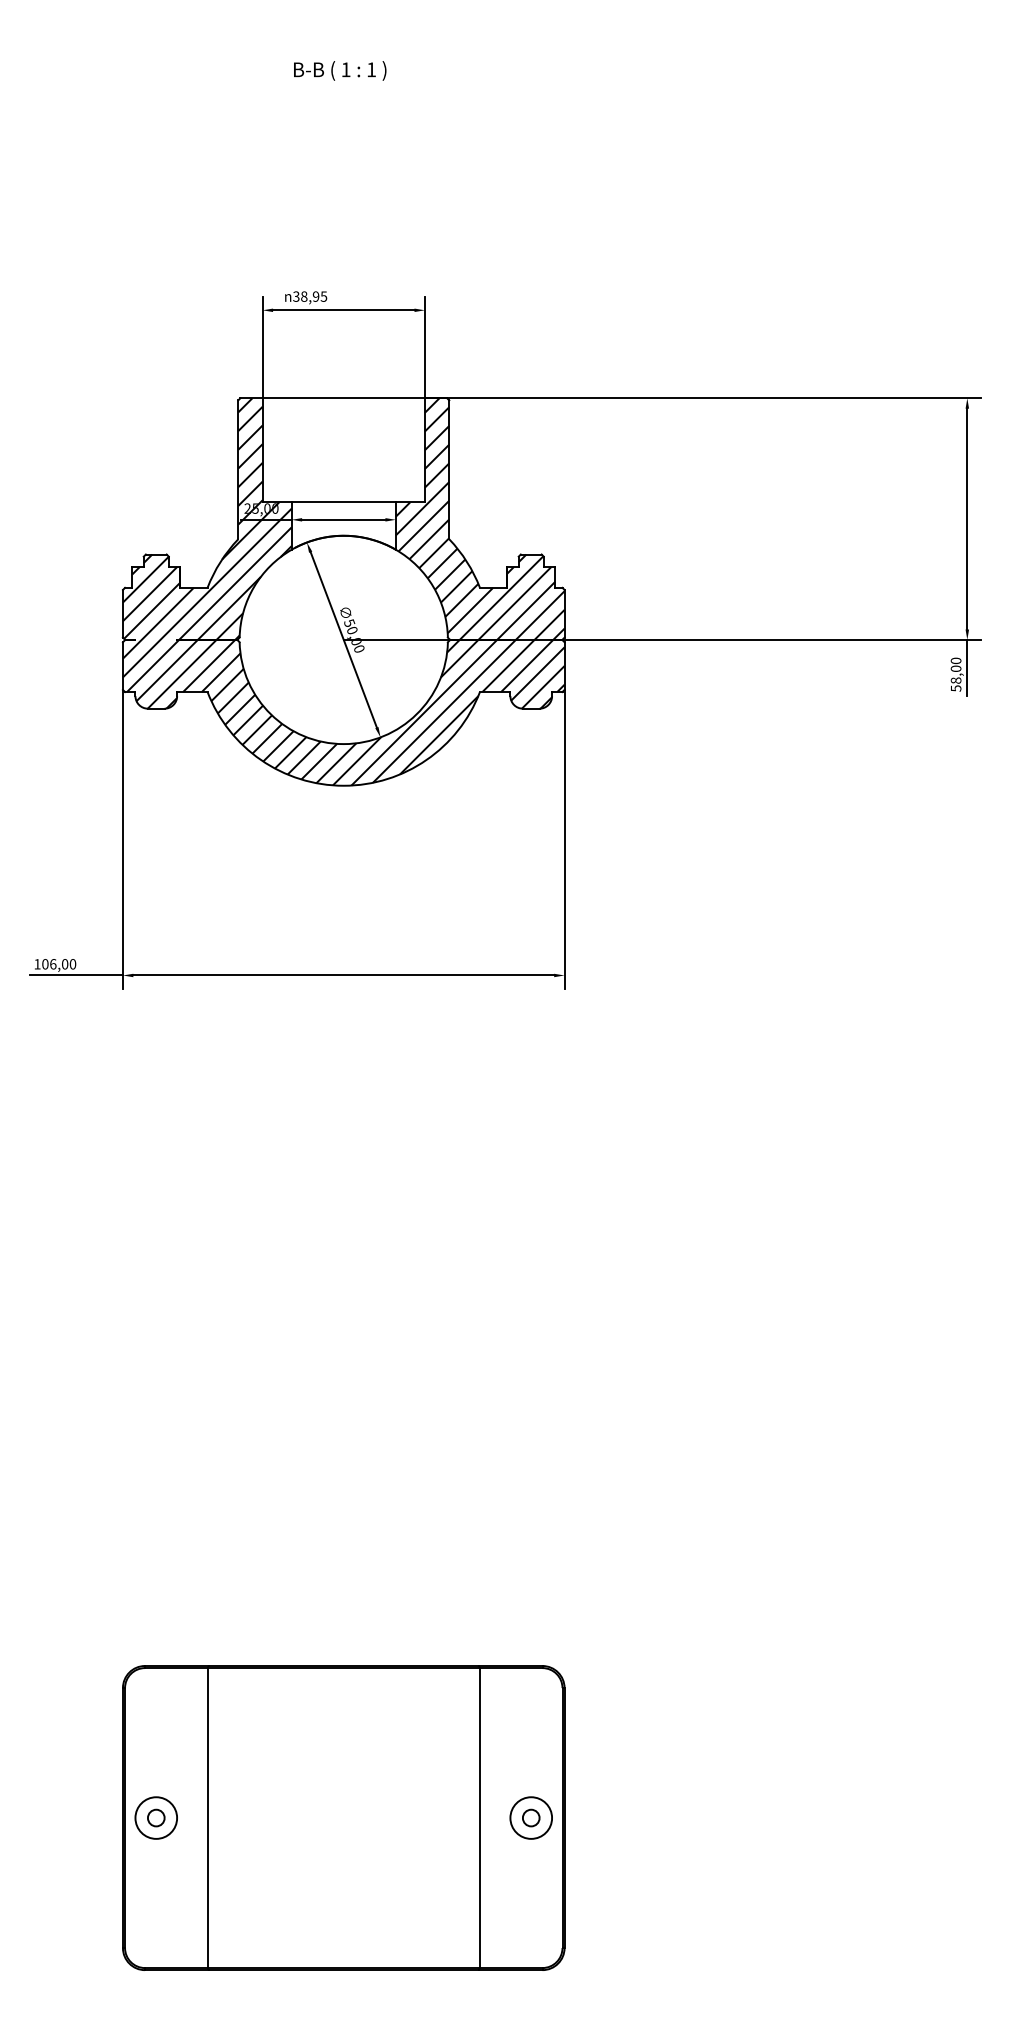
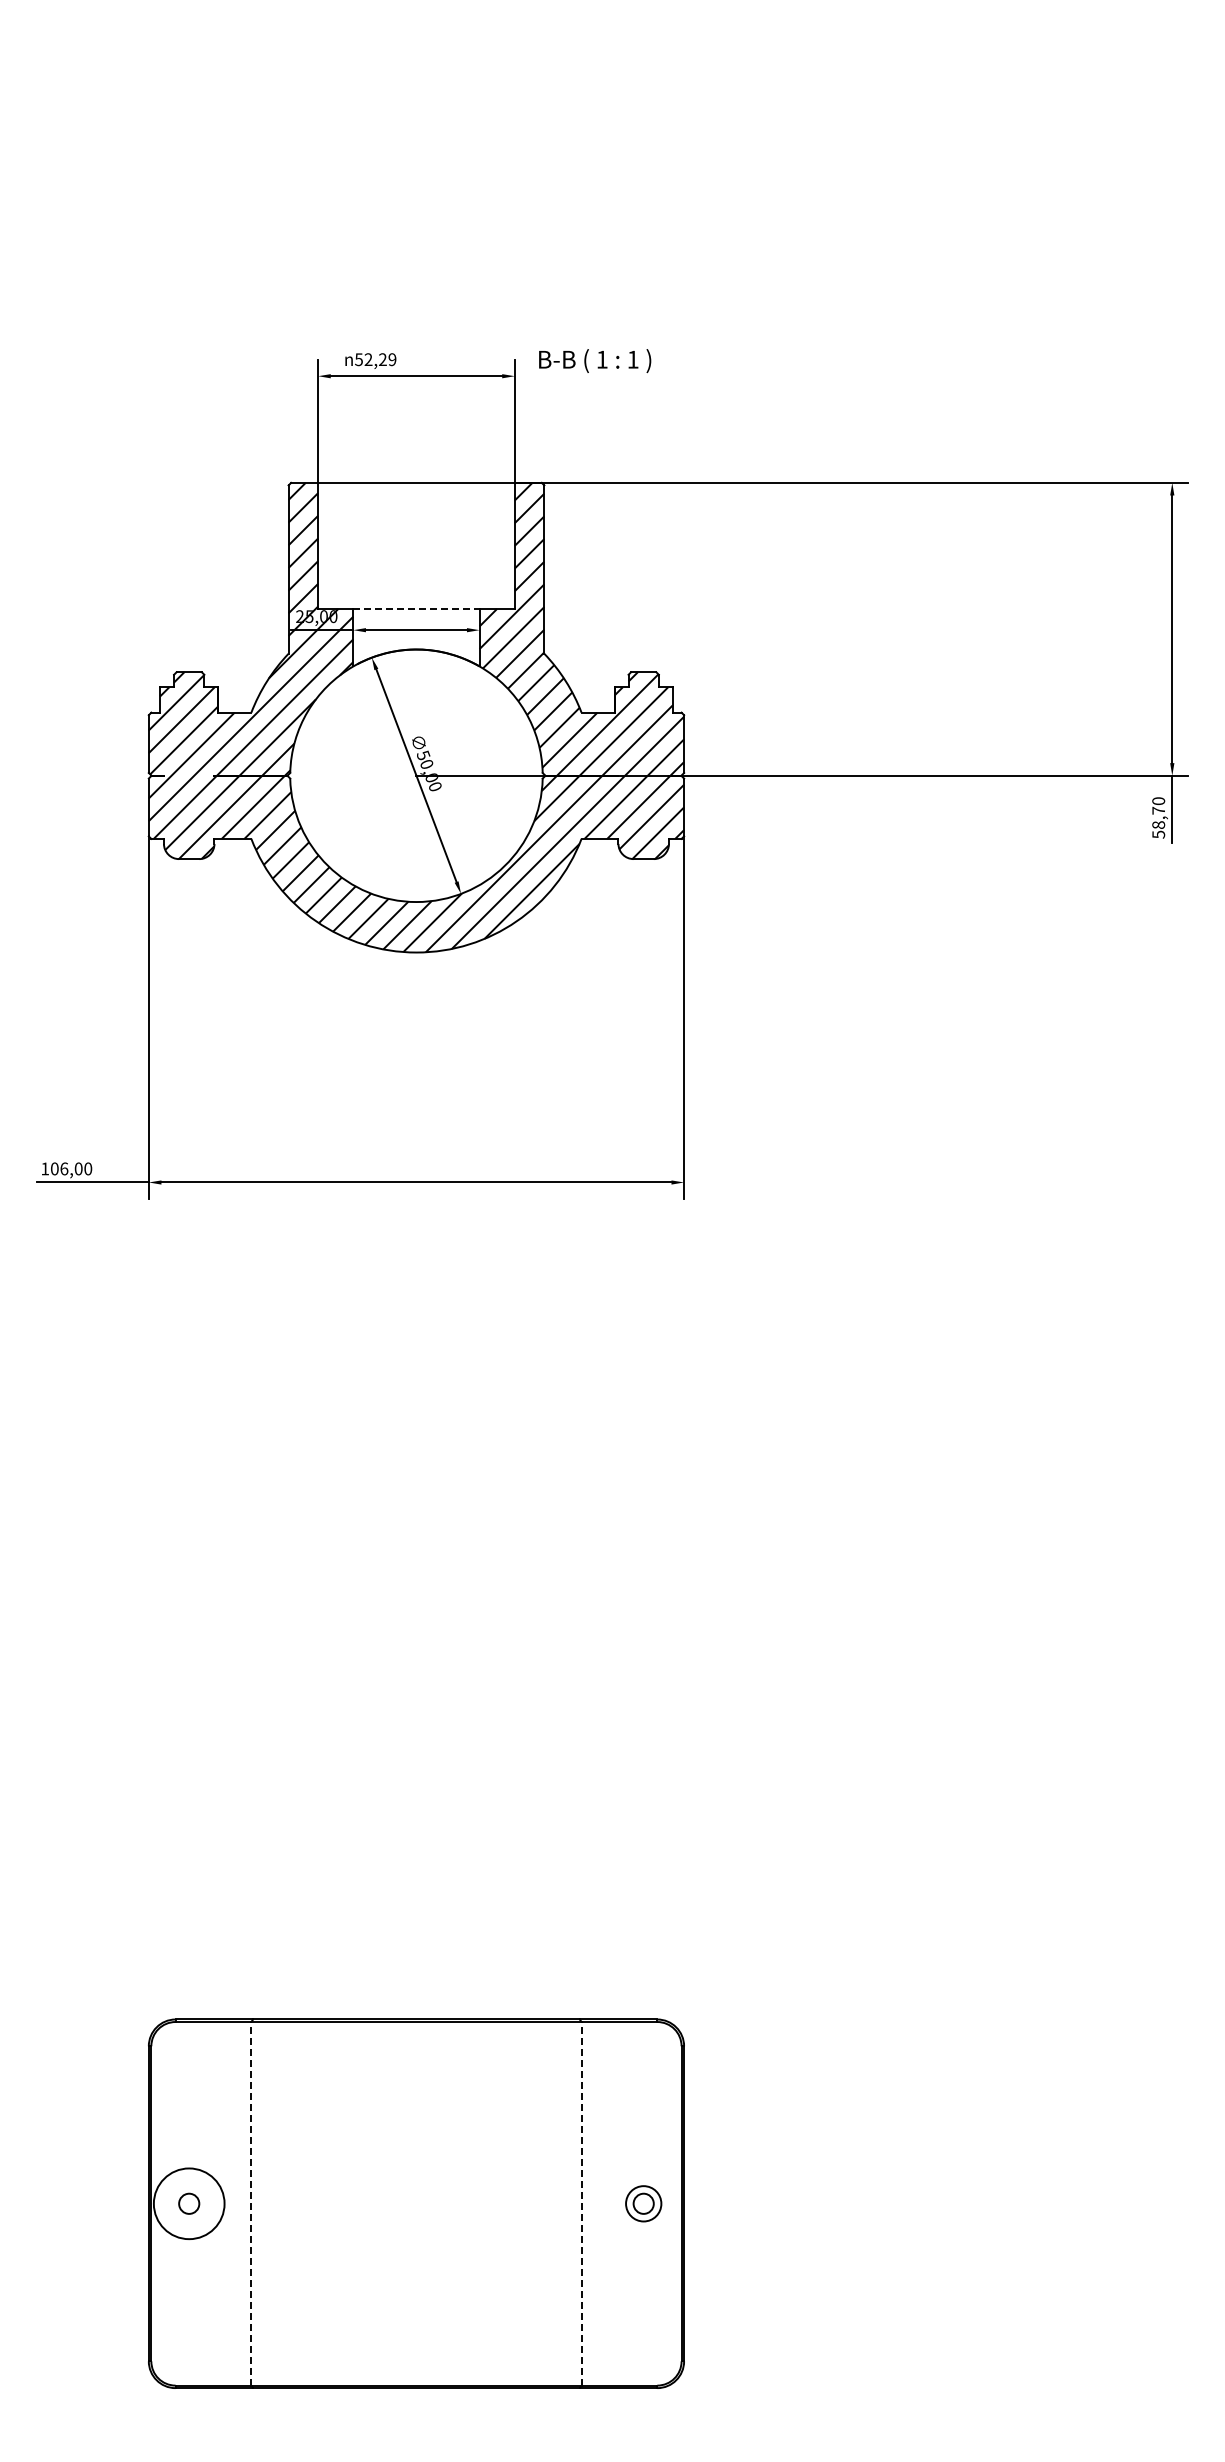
text: (340, 71) -> (595, 361), moved
text: (309, 296) -> (375, 359), 38,95 -> 52,29
line: (343, 502) -> (416, 609), solid -> dashed
text: (955, 668) -> (1158, 810), 58,00 -> 58,70
circle: (155, 1817) -> (188, 2203), size x1.4
line: (207, 1817) -> (251, 2203), solid -> dashed
line: (479, 1817) -> (581, 2203), solid -> dashed
circle: (531, 1817) -> (643, 2203), size x0.7

